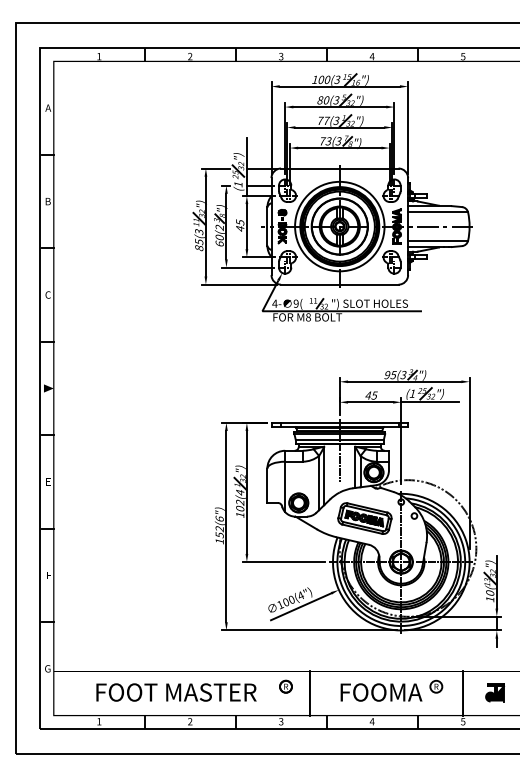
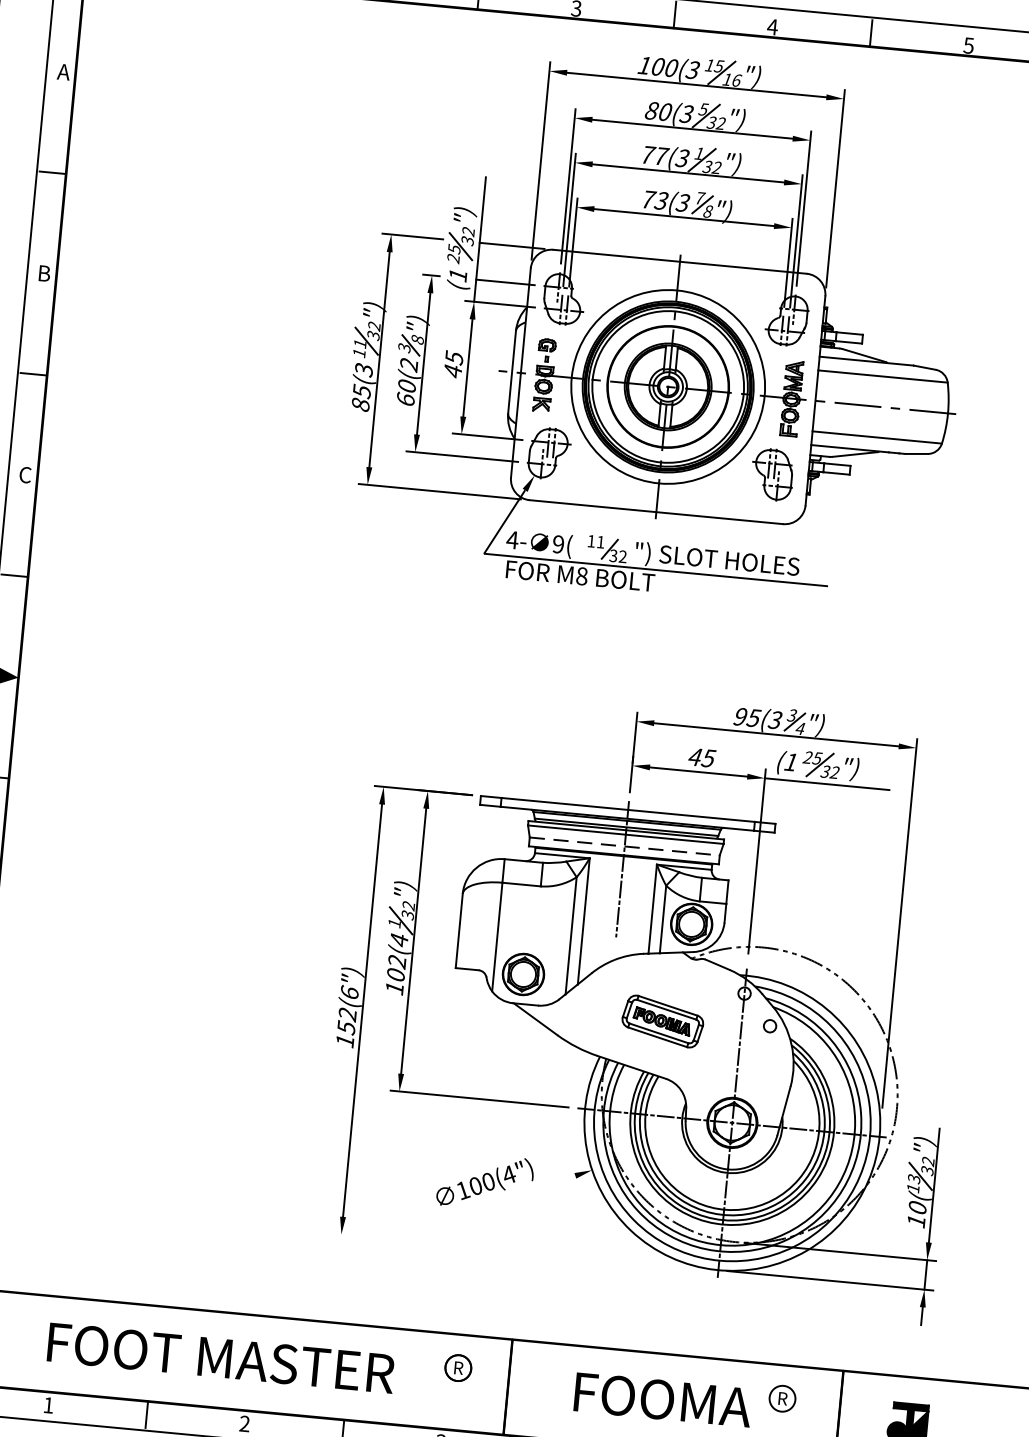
line: (340, 439) -> (626, 846), solid -> dashed
part: (364, 518) -> (661, 1021), size x0.7
line: (301, 606) -> (508, 1198), removed
line: (309, 630) -> (520, 1251), removed

